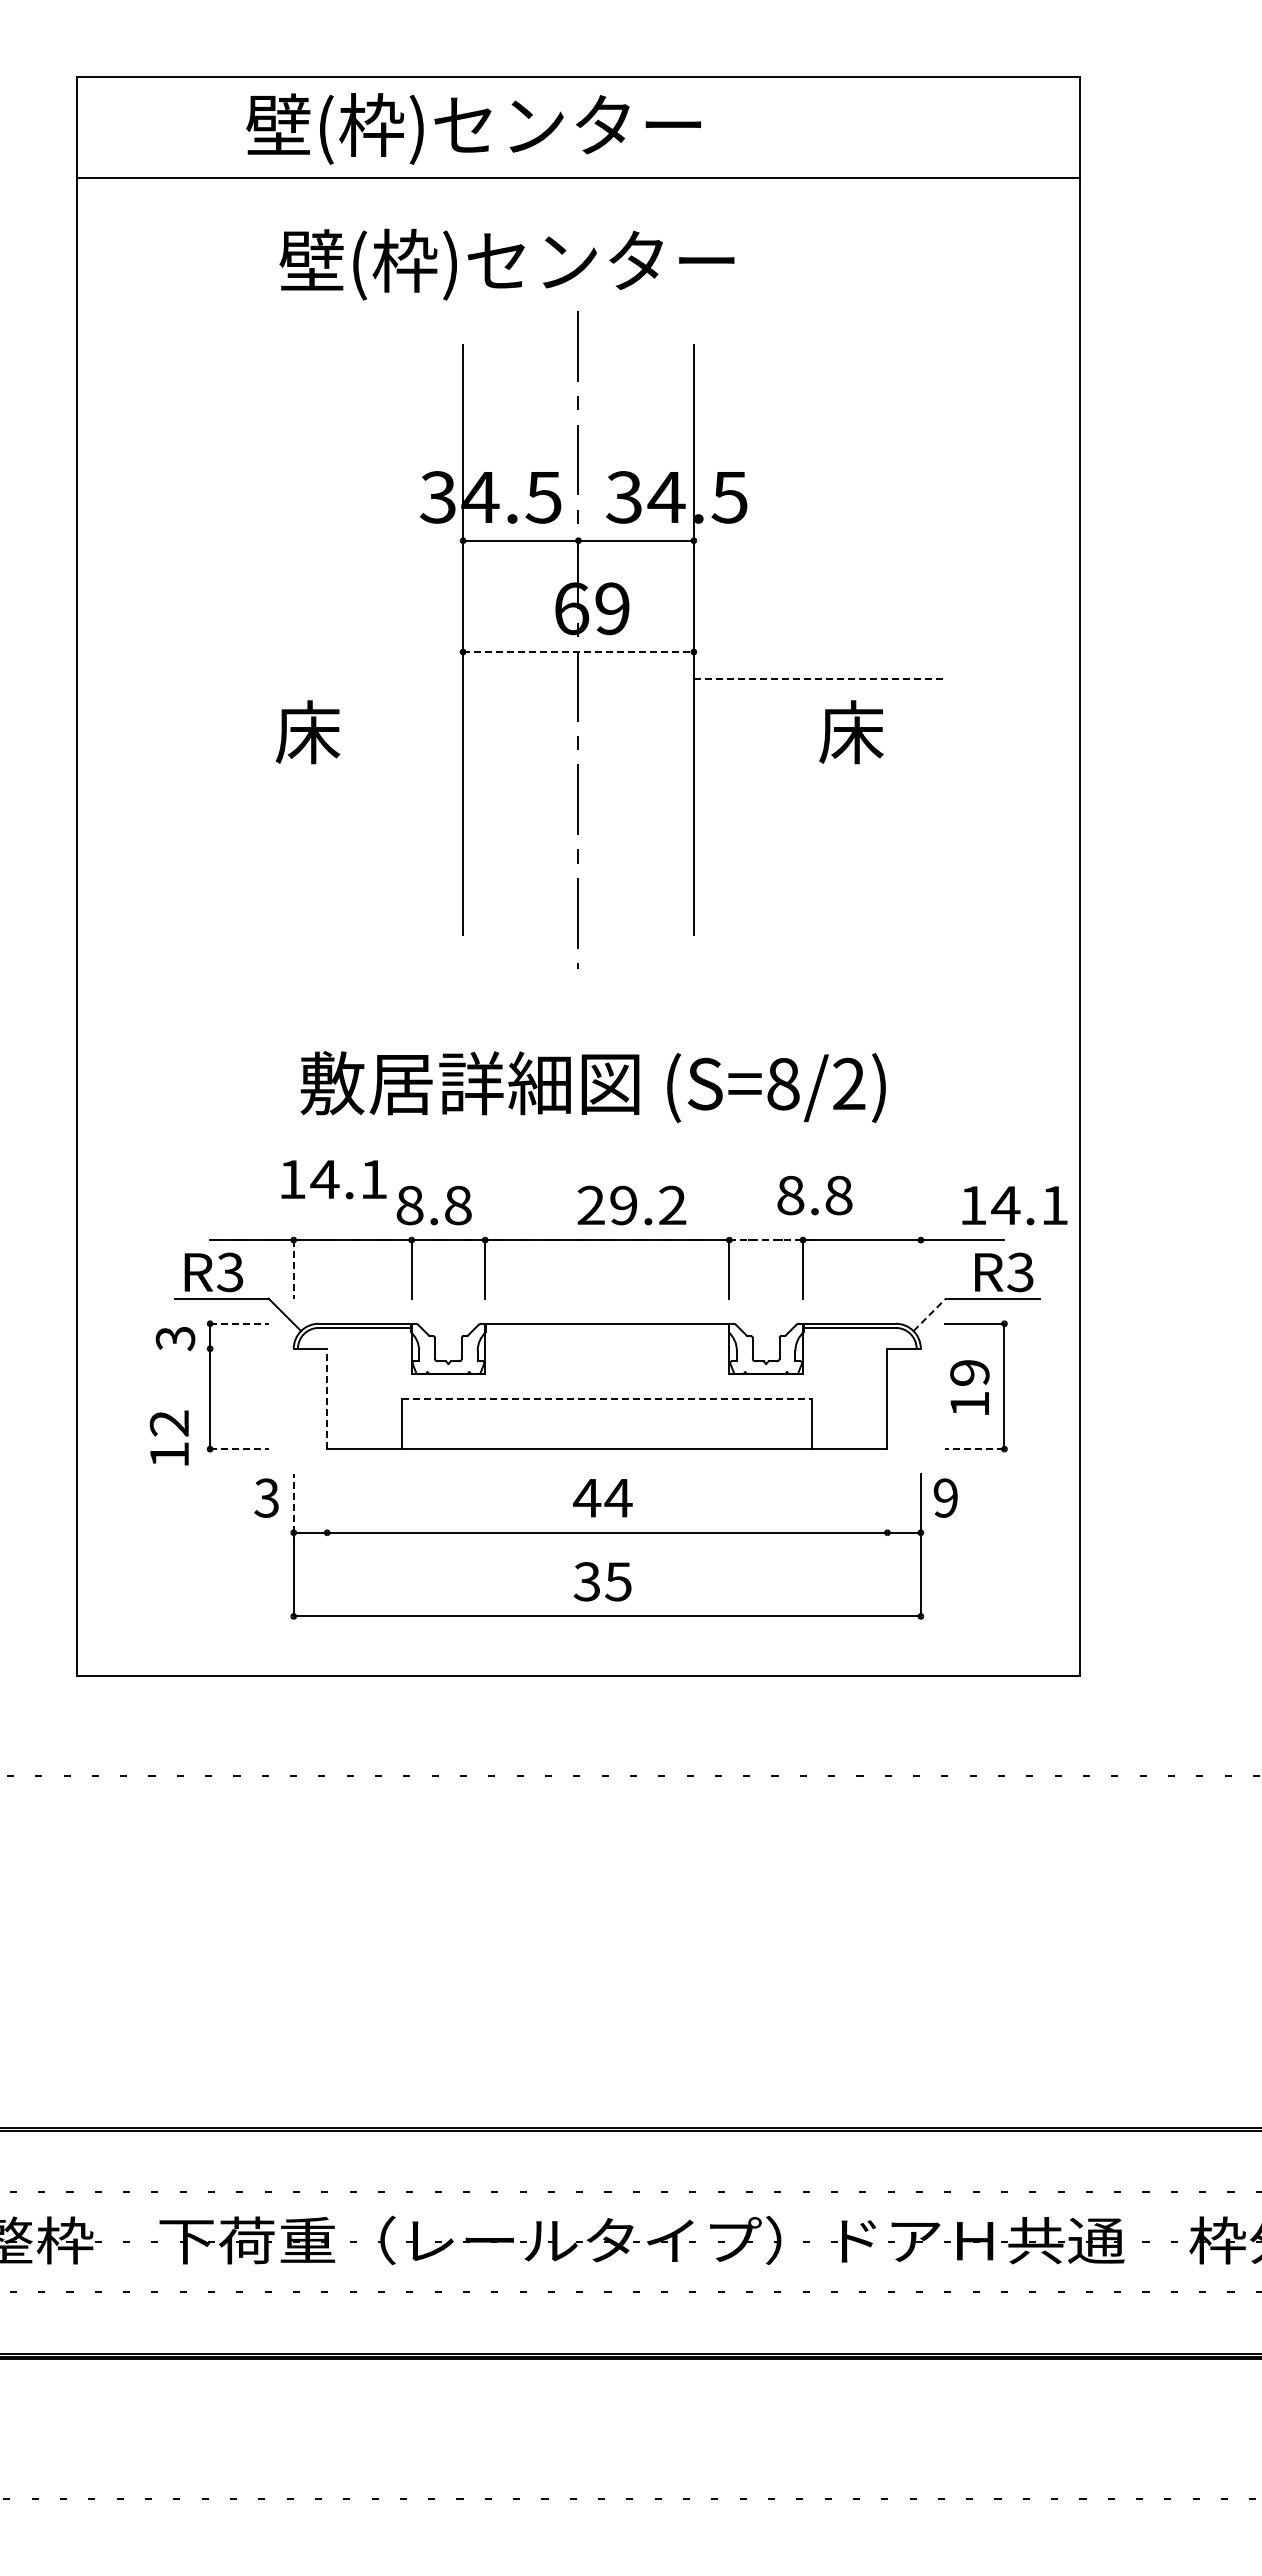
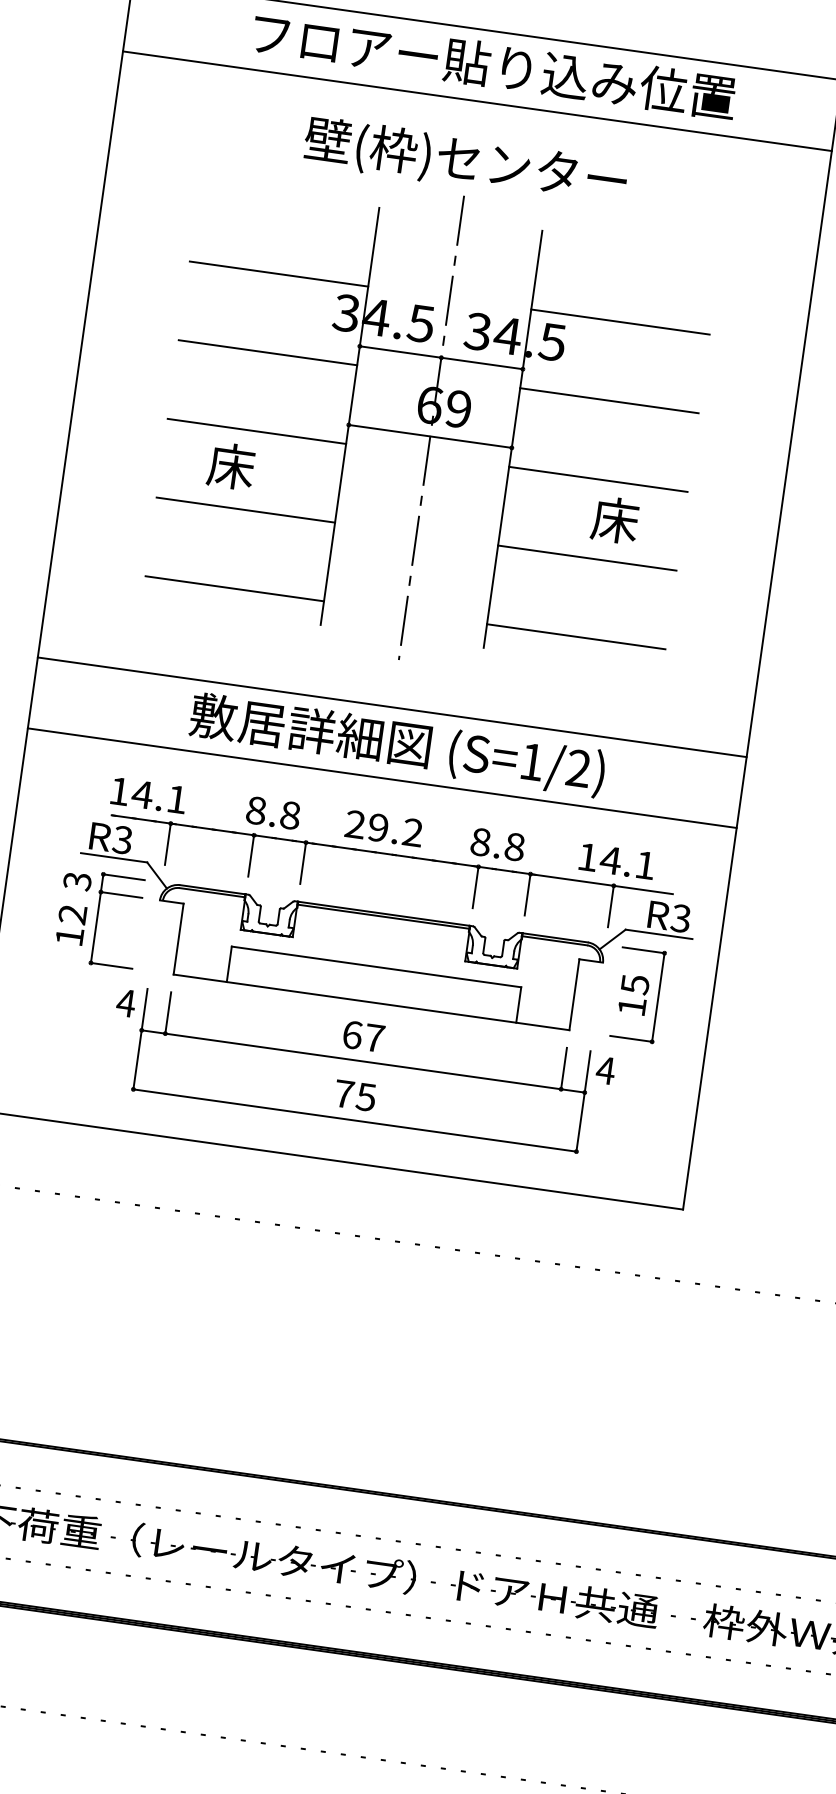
text: (591, 128) -> (491, 67), 壁(枠)センター -> フロアー貼り込み位置
text: (506, 264) -> (465, 162), moved
line: (336, 456) -> (278, 274), added
line: (819, 456) -> (619, 322), added
line: (336, 567) -> (267, 352), added
line: (819, 567) -> (608, 400), added
line: (578, 652) -> (430, 436), dashed -> solid
line: (336, 678) -> (256, 431), added
line: (820, 678) -> (598, 479), dashed -> solid
line: (336, 790) -> (245, 510), added
line: (819, 790) -> (586, 558), added
line: (336, 901) -> (234, 588), added
line: (819, 901) -> (575, 636), added
line: (578, 1035) -> (392, 707), added
text: (783, 1084) -> (532, 762), (S=8/2) -> (S=1/2)
line: (578, 1135) -> (382, 777), added
text: (333, 1179) -> (148, 795), moved
text: (814, 1195) -> (497, 844), moved
text: (631, 1205) -> (383, 828), moved
text: (1014, 1205) -> (616, 861), moved
line: (766, 1240) -> (504, 870), dashed -> solid
line: (293, 1269) -> (167, 844), dashed -> solid
line: (920, 1269) -> (610, 906), added
line: (929, 1314) -> (612, 939), dashed -> solid
line: (239, 1323) -> (124, 877), dashed -> solid
line: (607, 1327) -> (383, 916), added
line: (239, 1348) -> (121, 894), added
text: (969, 1373) -> (634, 984), 19 -> 15
line: (327, 1398) -> (178, 938), dashed -> solid
line: (607, 1398) -> (376, 966), dashed -> solid
text: (168, 1437) -> (70, 924), moved
line: (239, 1449) -> (111, 966), dashed -> solid
line: (974, 1449) -> (630, 1039), dashed -> solid
text: (266, 1497) -> (125, 1002), 3 -> 4
text: (602, 1497) -> (363, 1036), 44 -> 67
text: (945, 1497) -> (605, 1070), 9 -> 4
line: (293, 1503) -> (144, 1009), dashed -> solid
line: (327, 1503) -> (168, 1013), added
line: (887, 1503) -> (564, 1068), added
text: (586, 1581) -> (343, 1093), 35 -> 75

